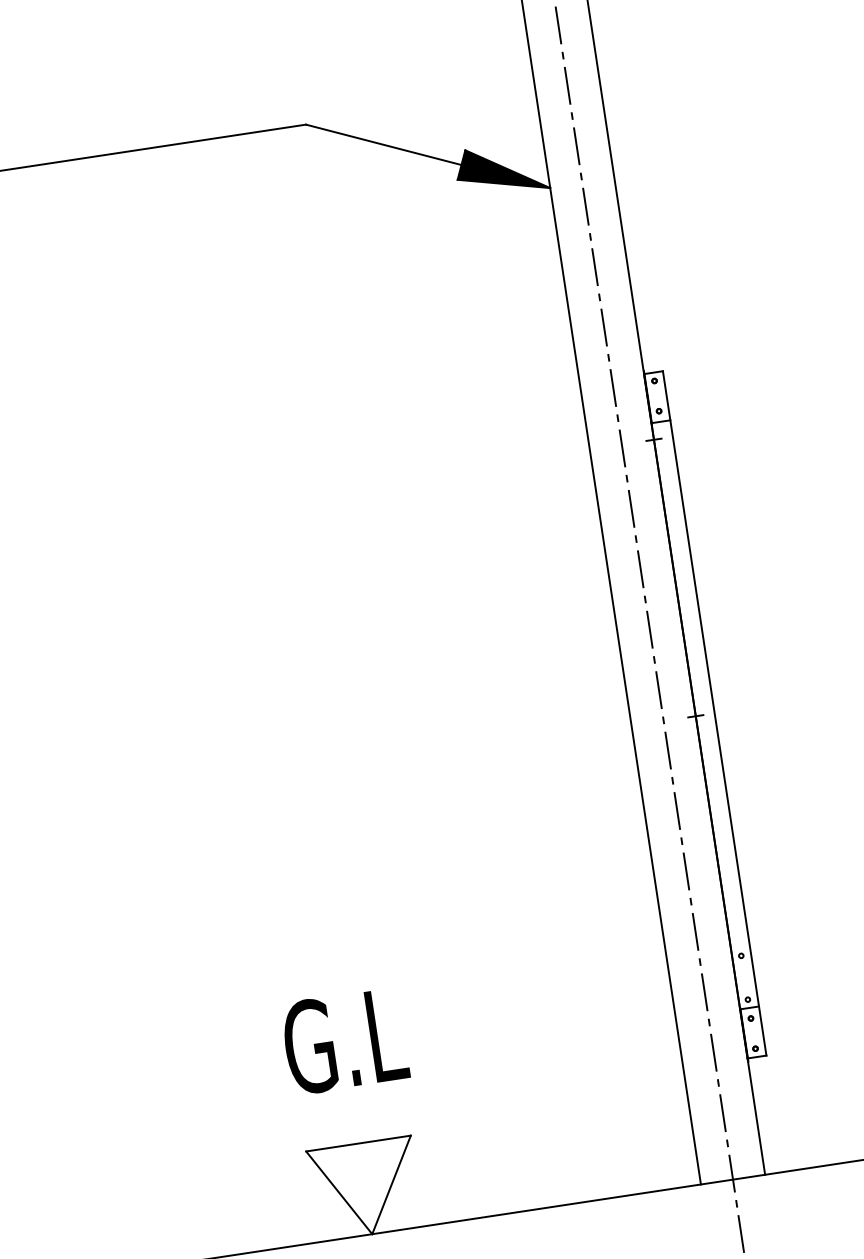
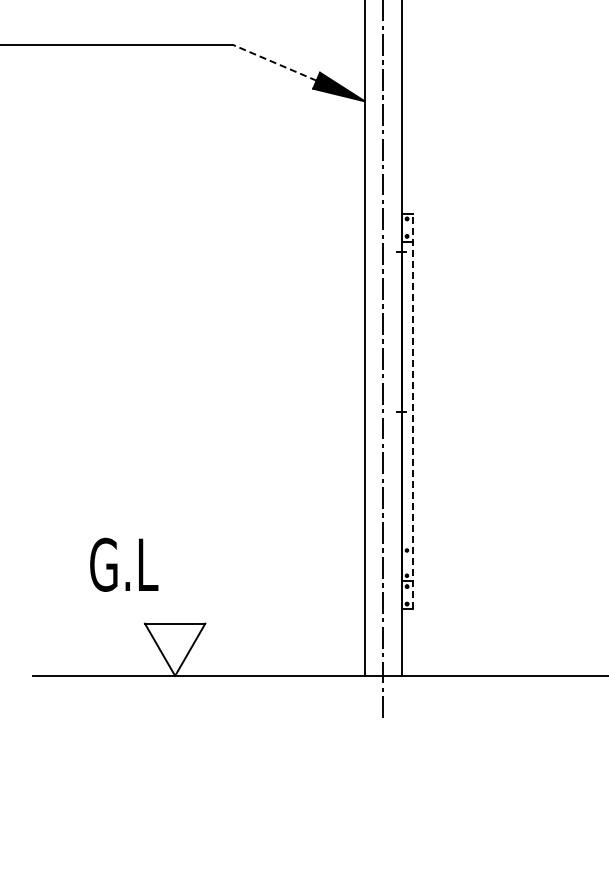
line: (383, 144) -> (274, 62), solid -> dashed
line: (714, 713) -> (412, 411), solid -> dashed
text: (345, 1040) -> (124, 564), moved

